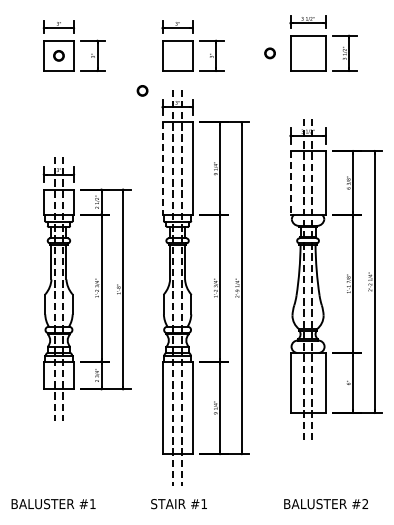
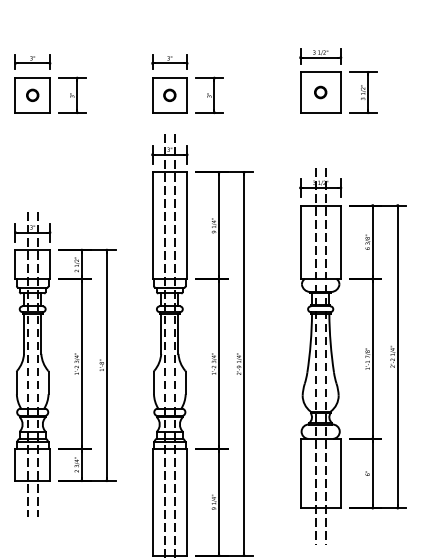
part: (269, 53) -> (320, 92), moved
part: (142, 90) -> (169, 94), moved
line: (162, 169) -> (152, 226), dashed -> solid
line: (290, 182) -> (300, 241), dashed -> solid

